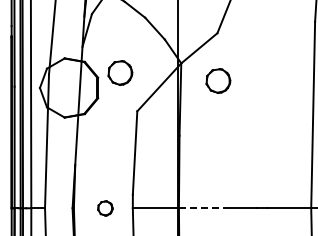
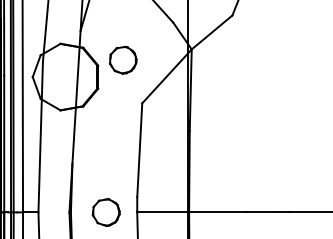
part: (218, 80) -> (233, 68), removed
part: (105, 208) -> (106, 212), size x1.67
line: (204, 208) -> (217, 212), dashed -> solid

